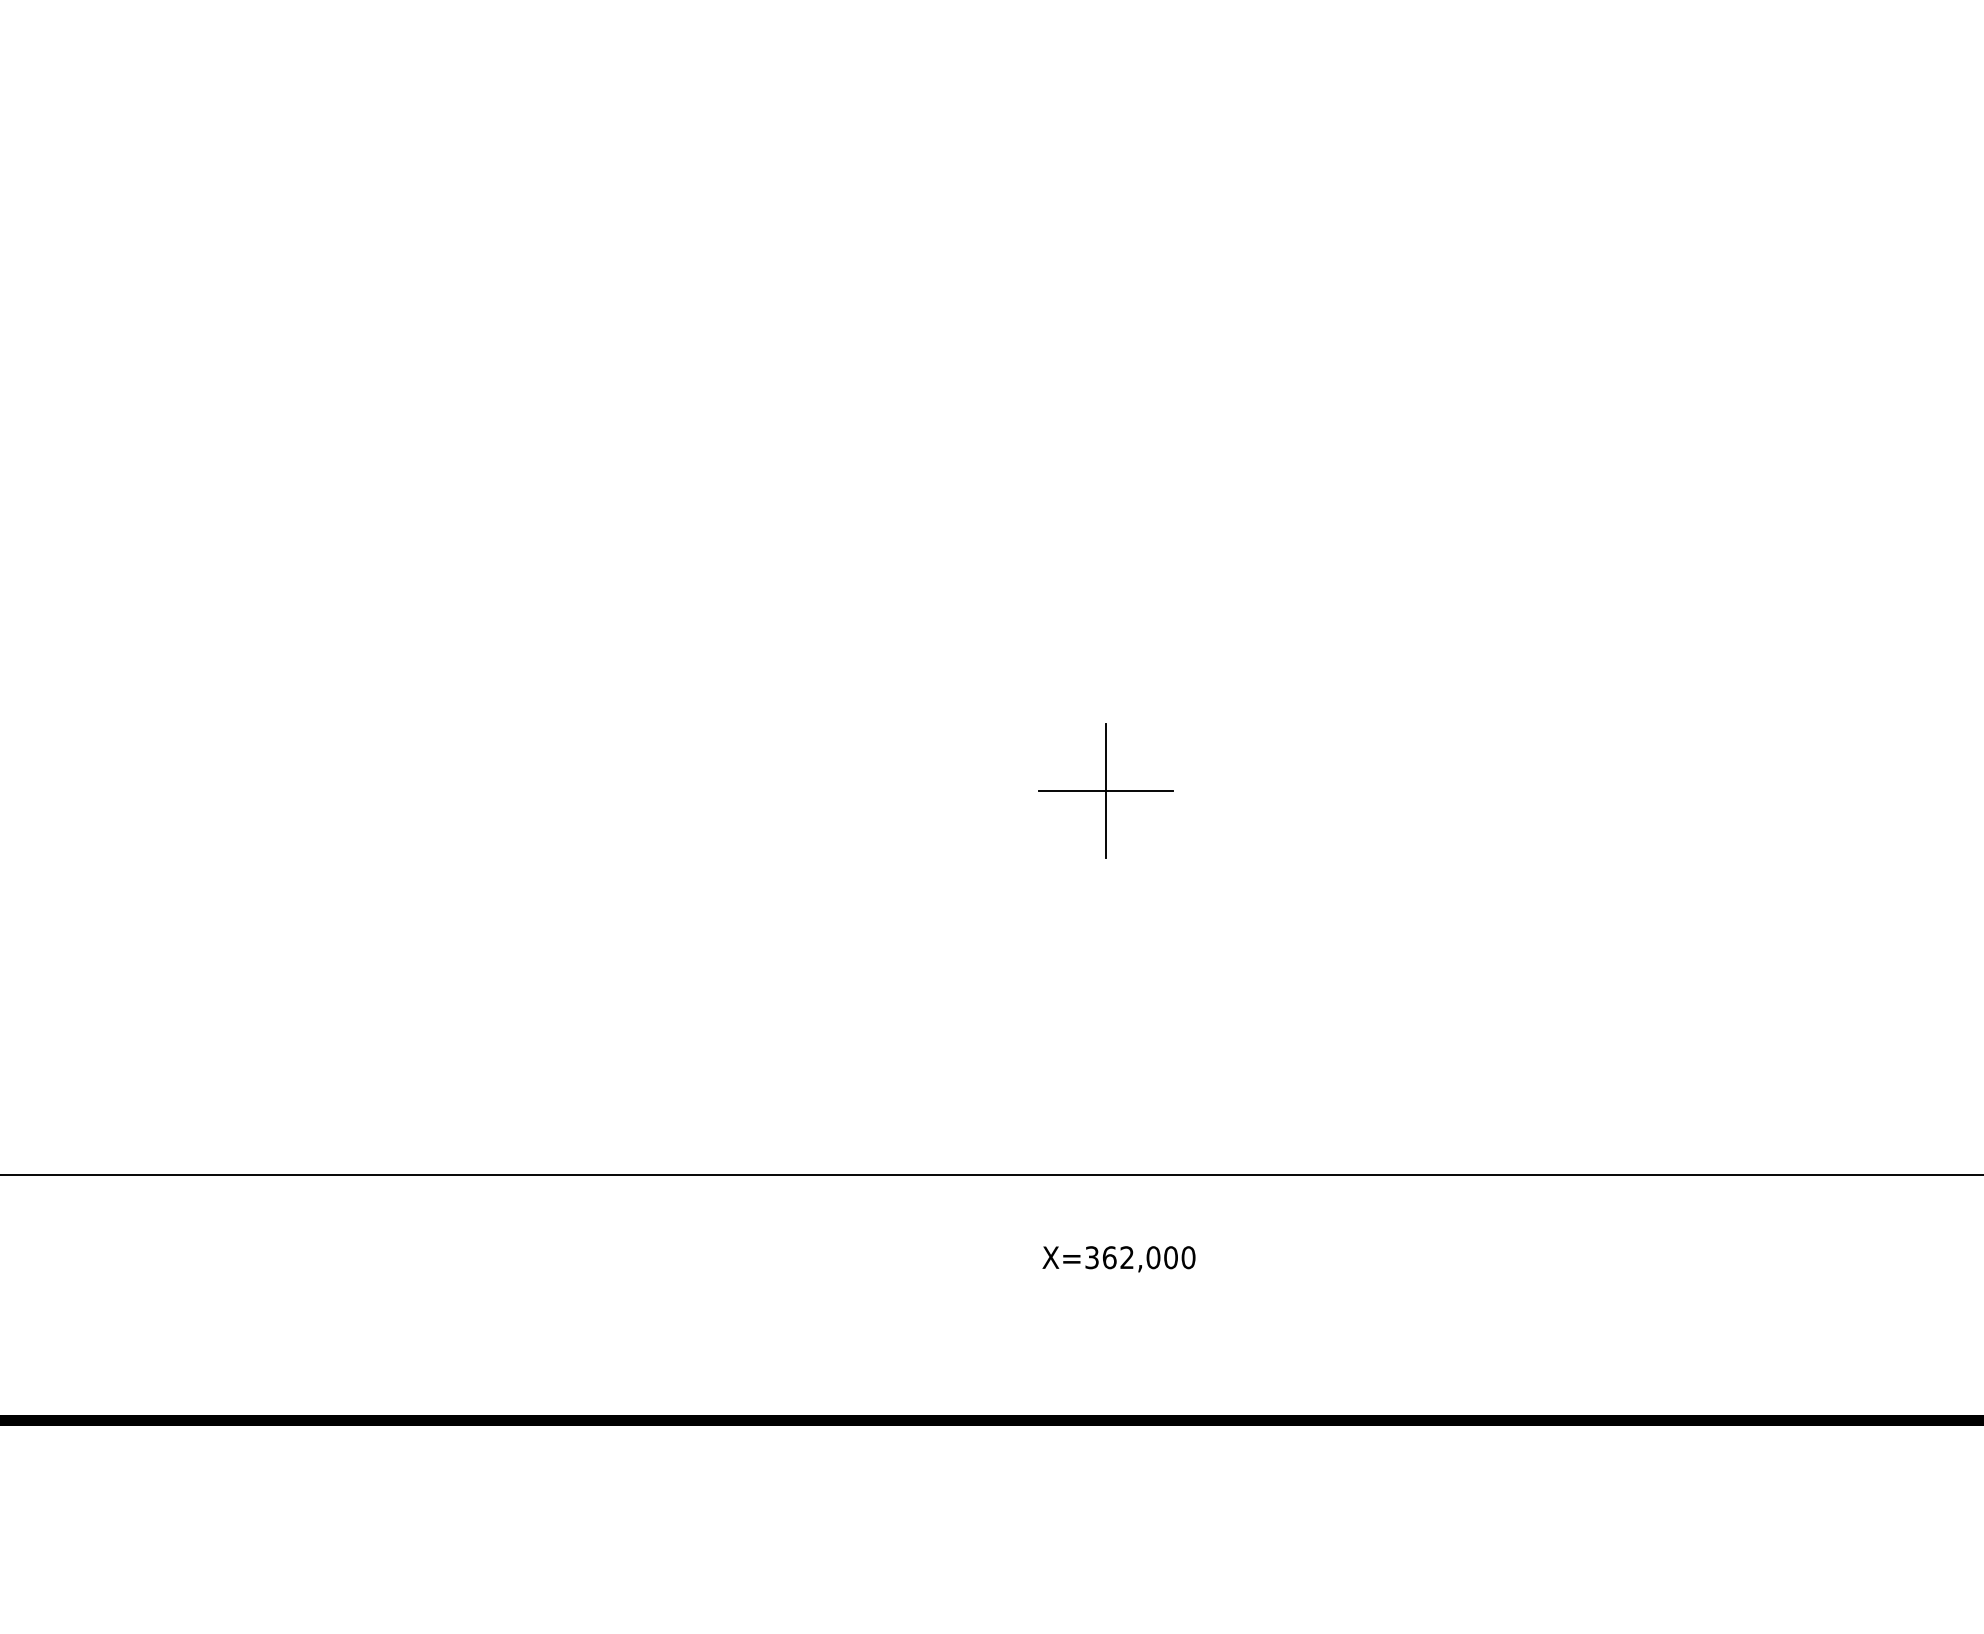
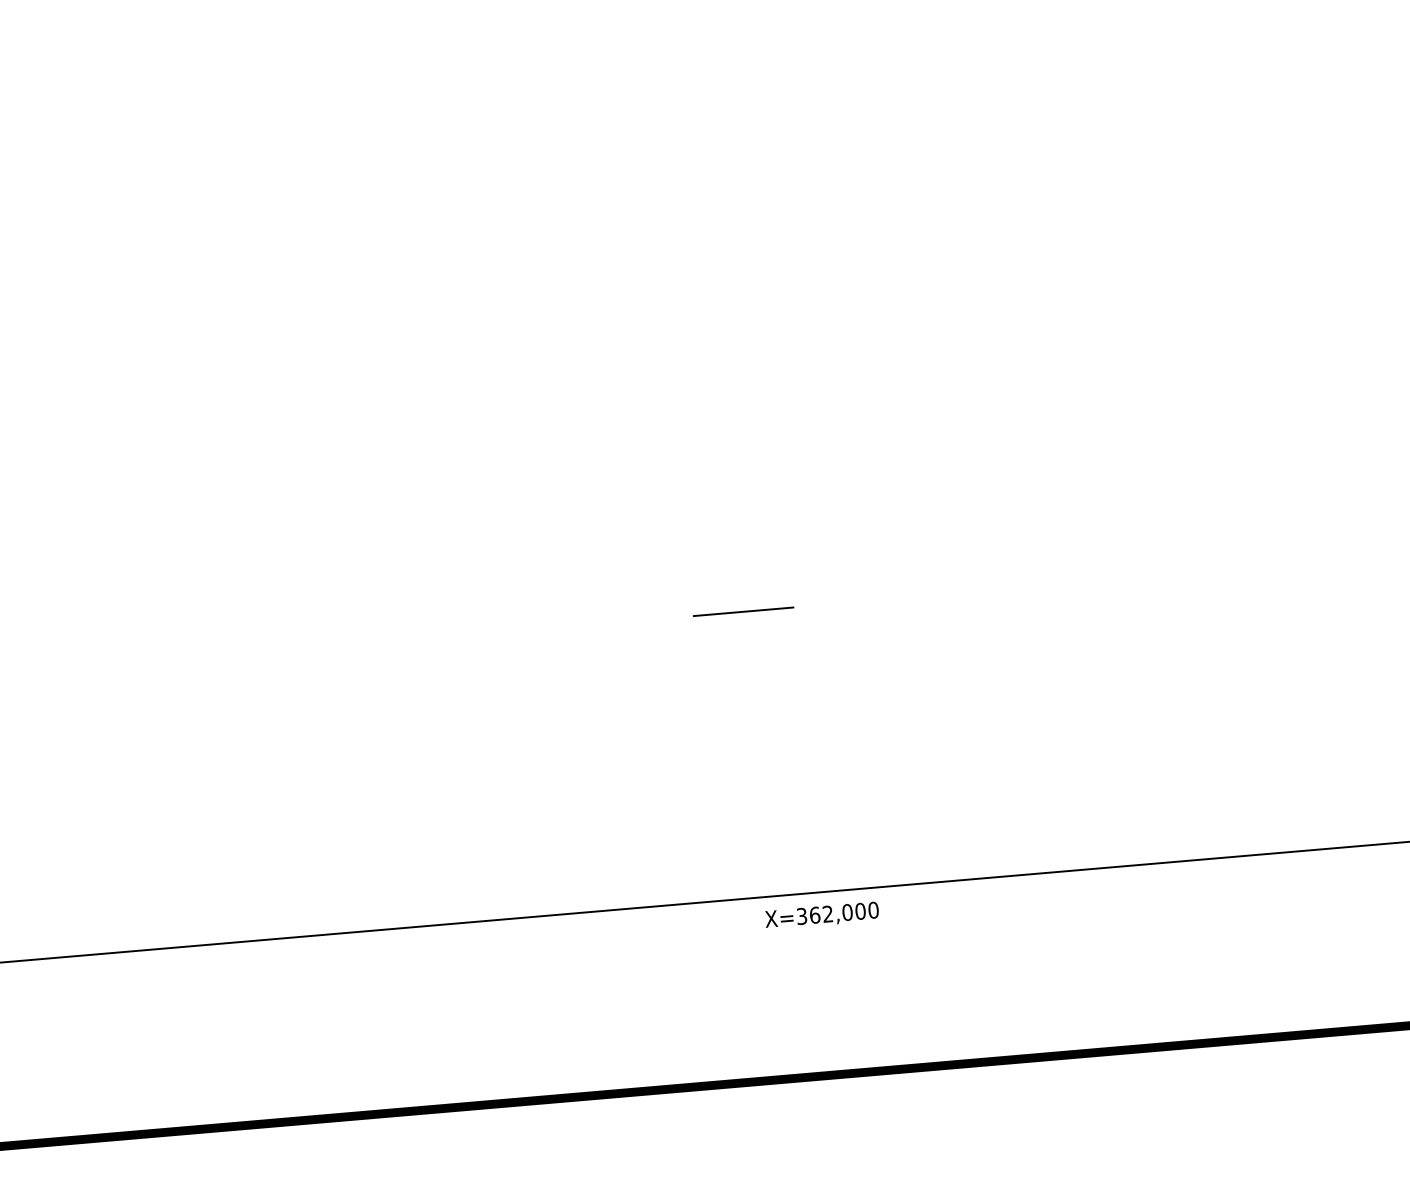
line: (1105, 790) -> (743, 611), removed
text: (1118, 1259) -> (821, 916), moved

